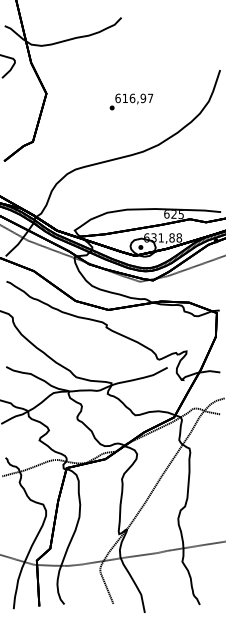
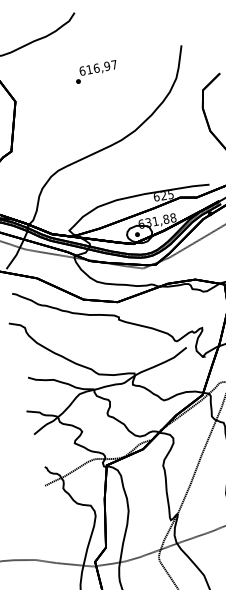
text: (131, 101) -> (96, 71), moved

